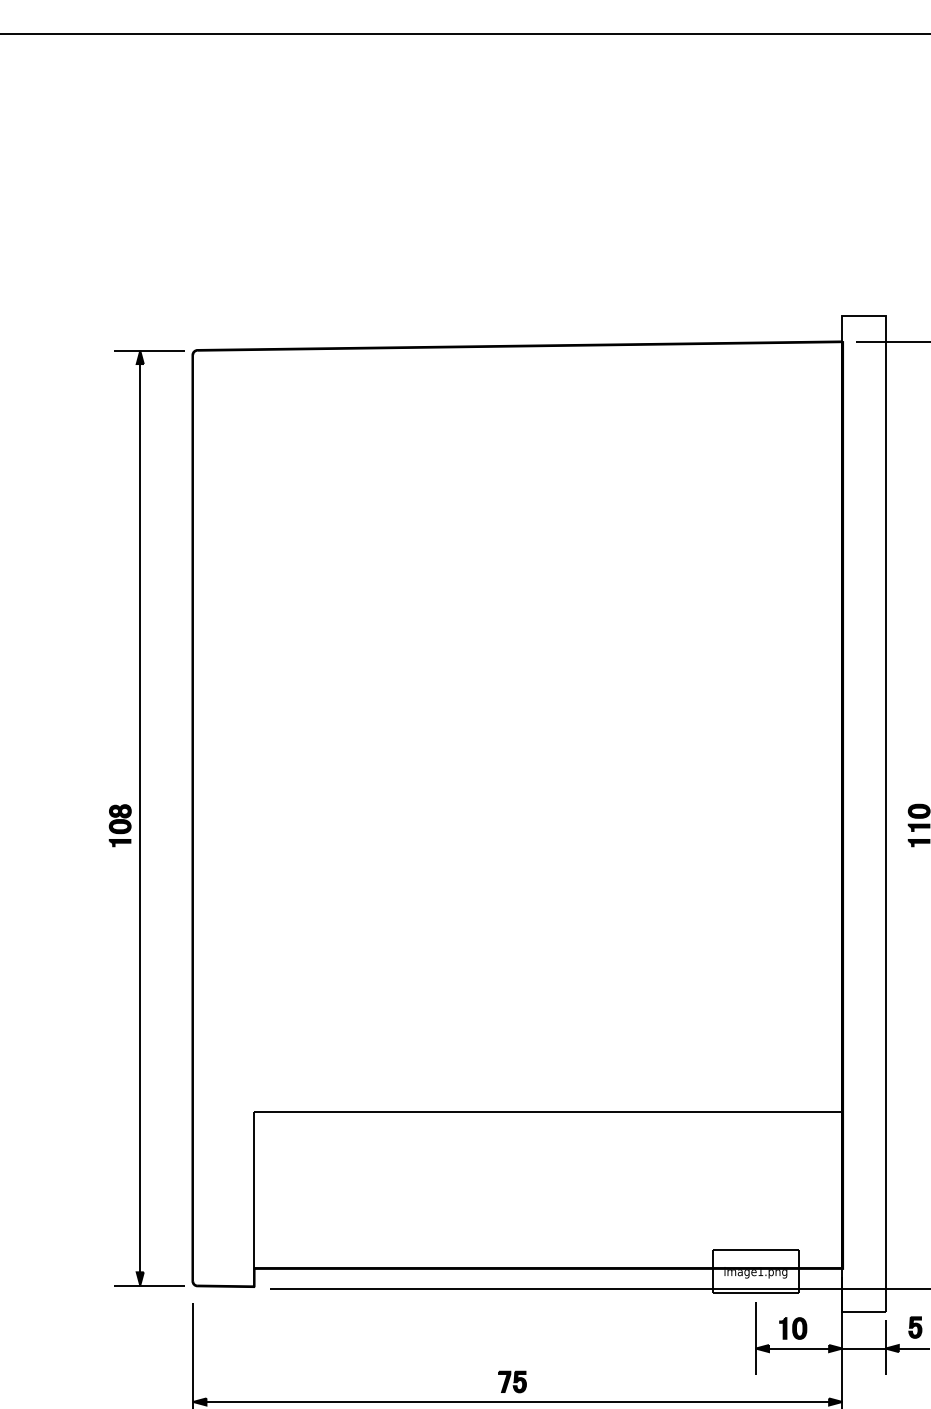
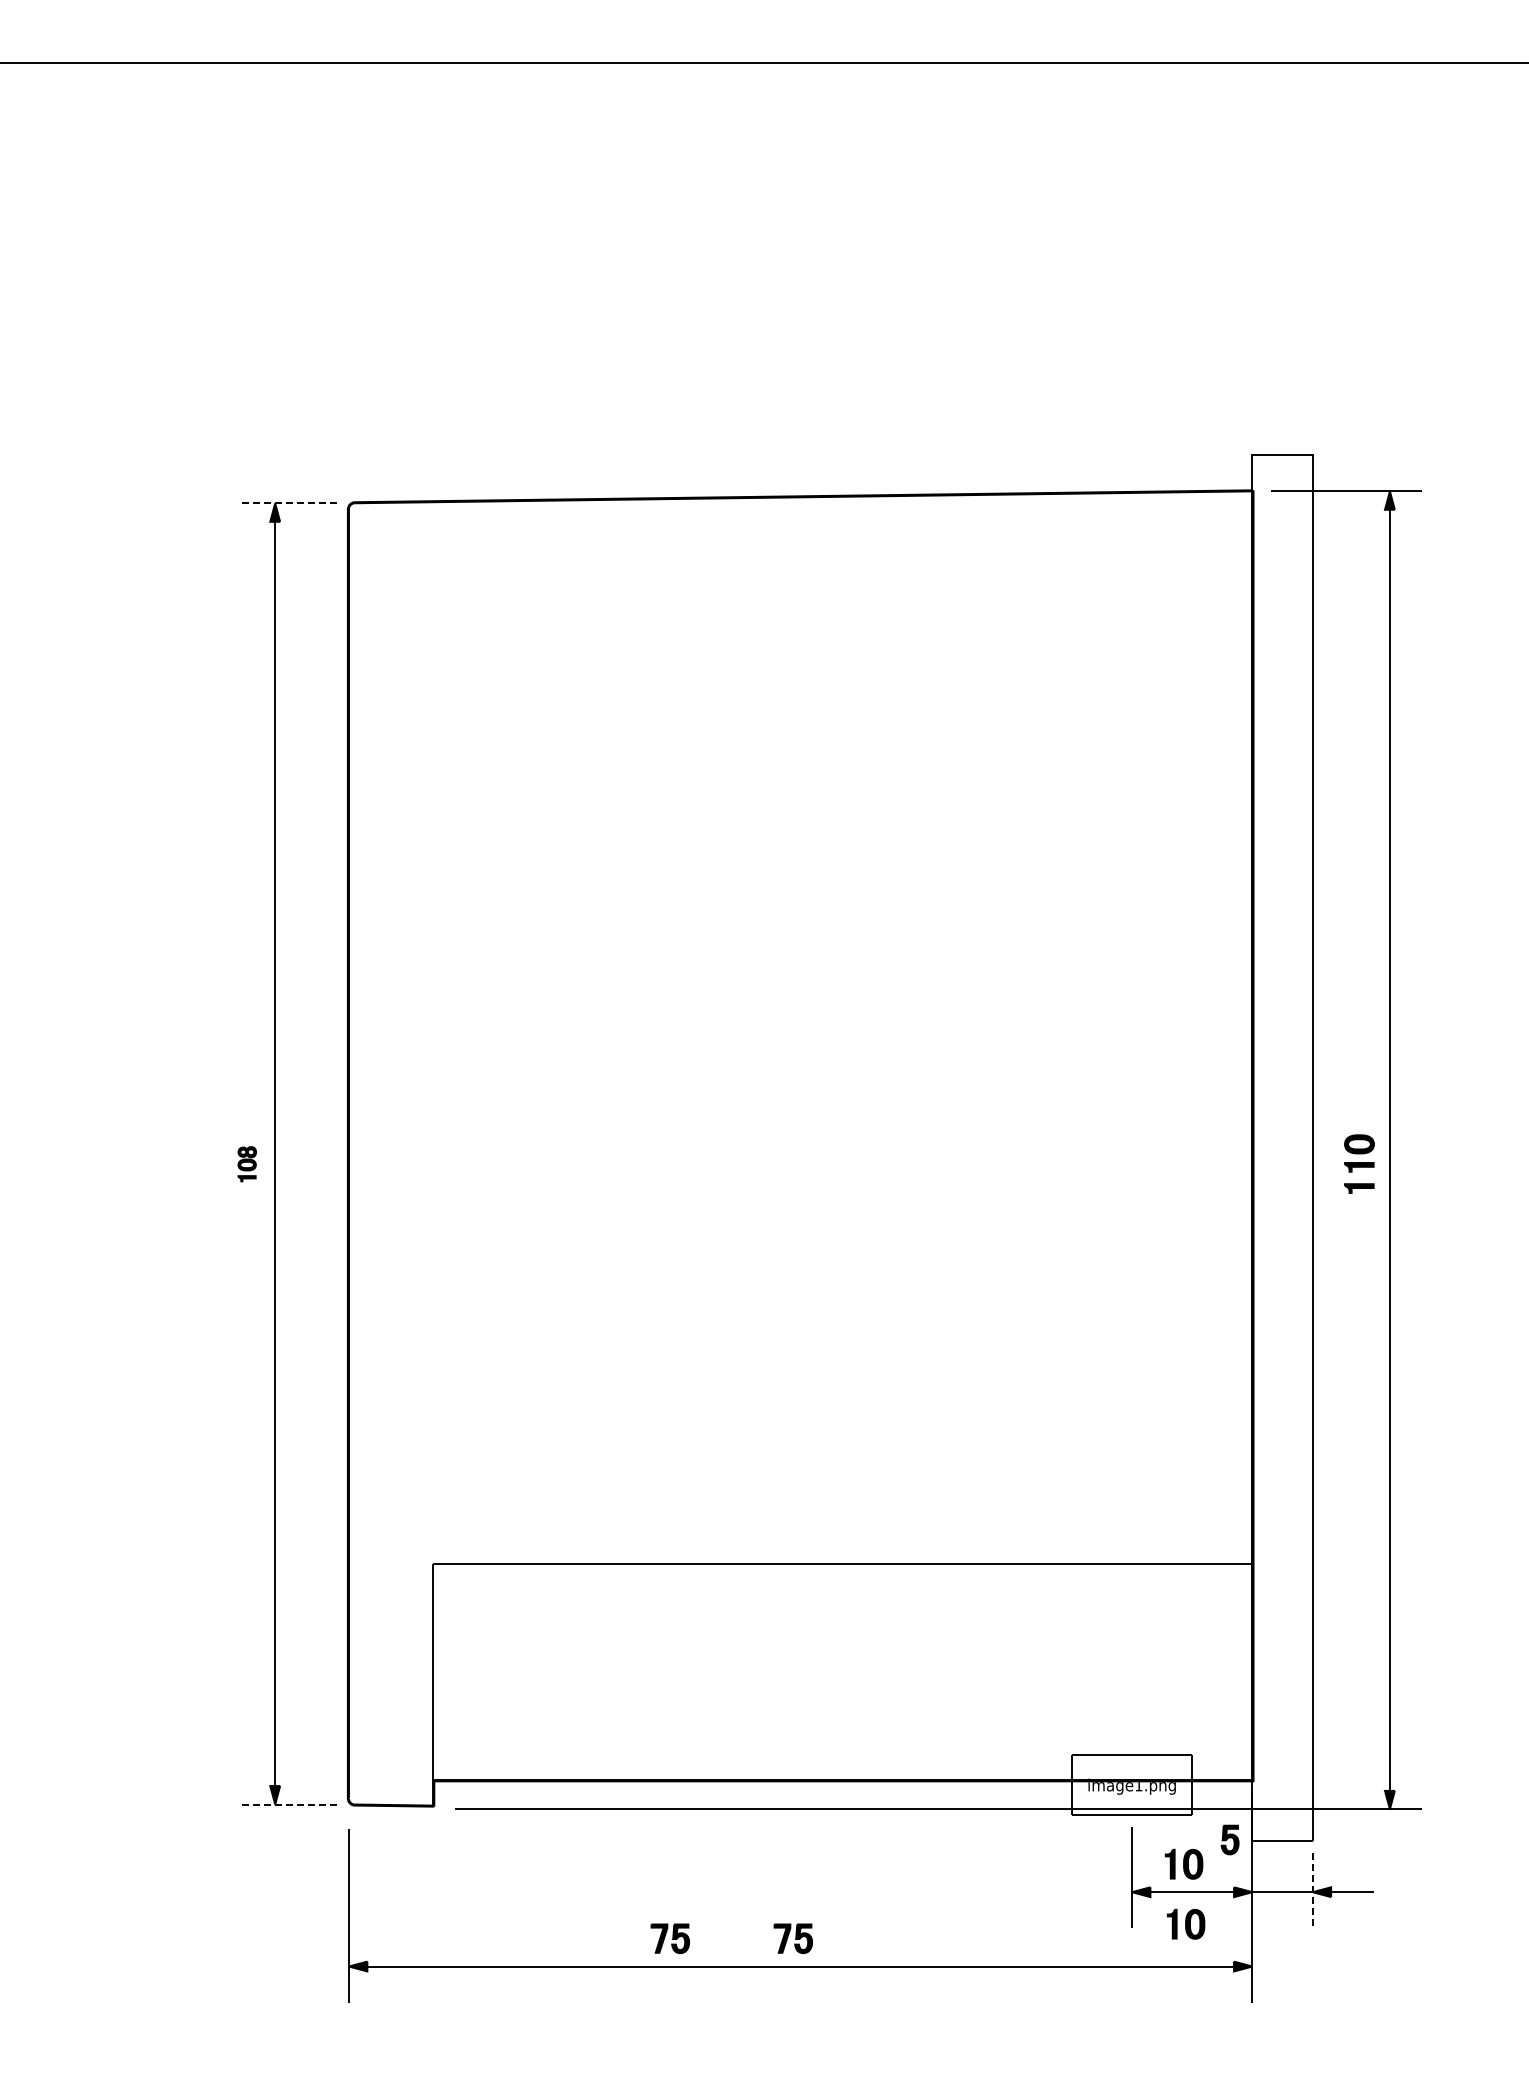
line: (149, 350) -> (287, 503), solid -> dashed
part: (119, 825) -> (246, 1163), size x0.6
line: (149, 1285) -> (287, 1804), solid -> dashed
part: (914, 1327) -> (1229, 1839), moved
line: (885, 1347) -> (1312, 1890), solid -> dashed
part: (794, 1371) -> (1186, 1923), added
part: (423, 1381) -> (669, 1938), added

